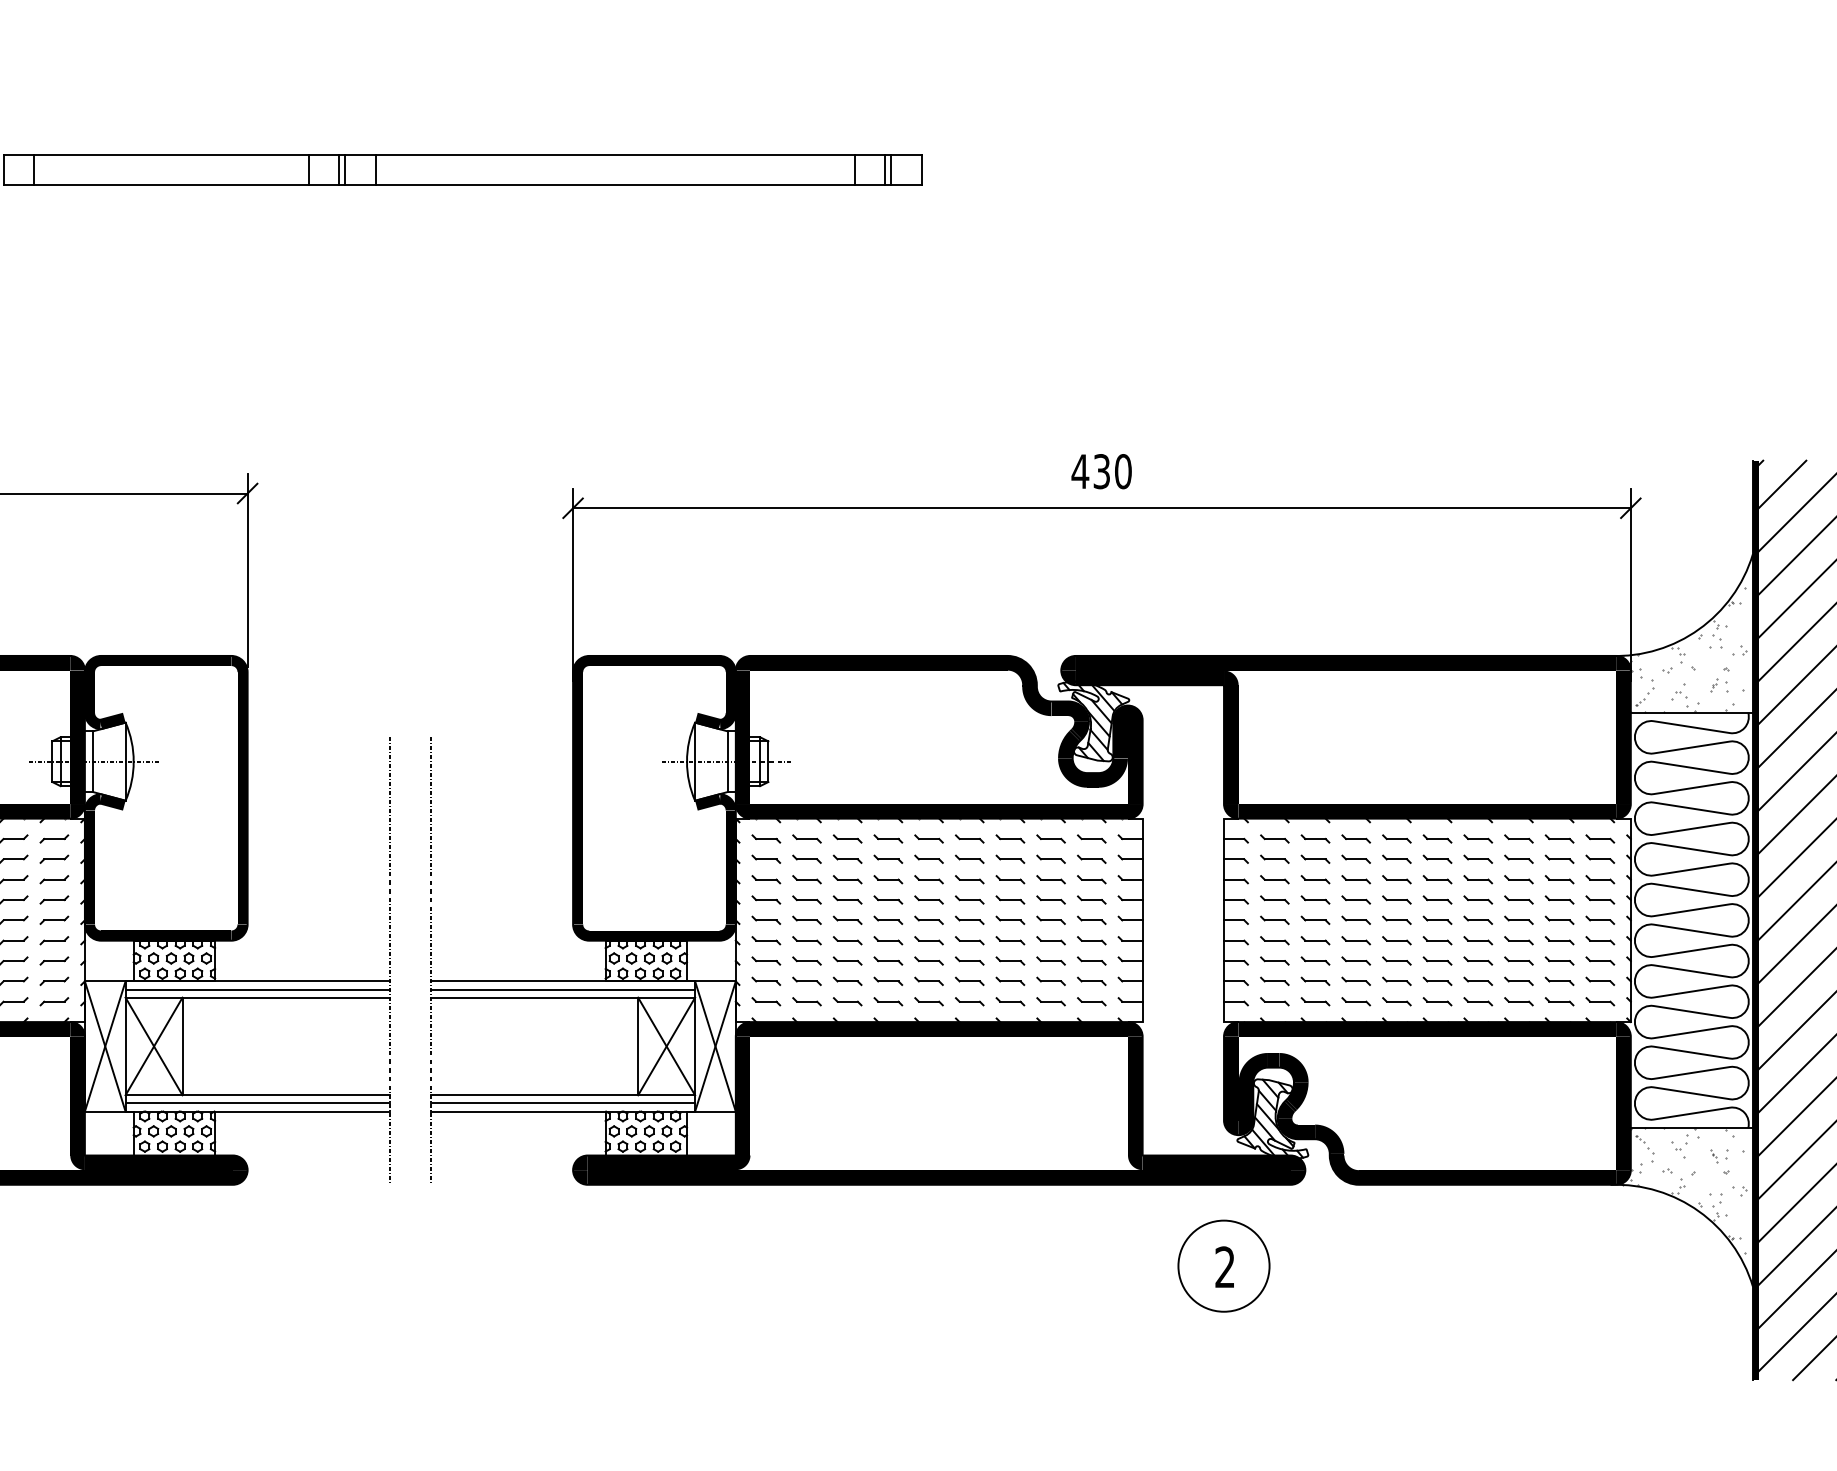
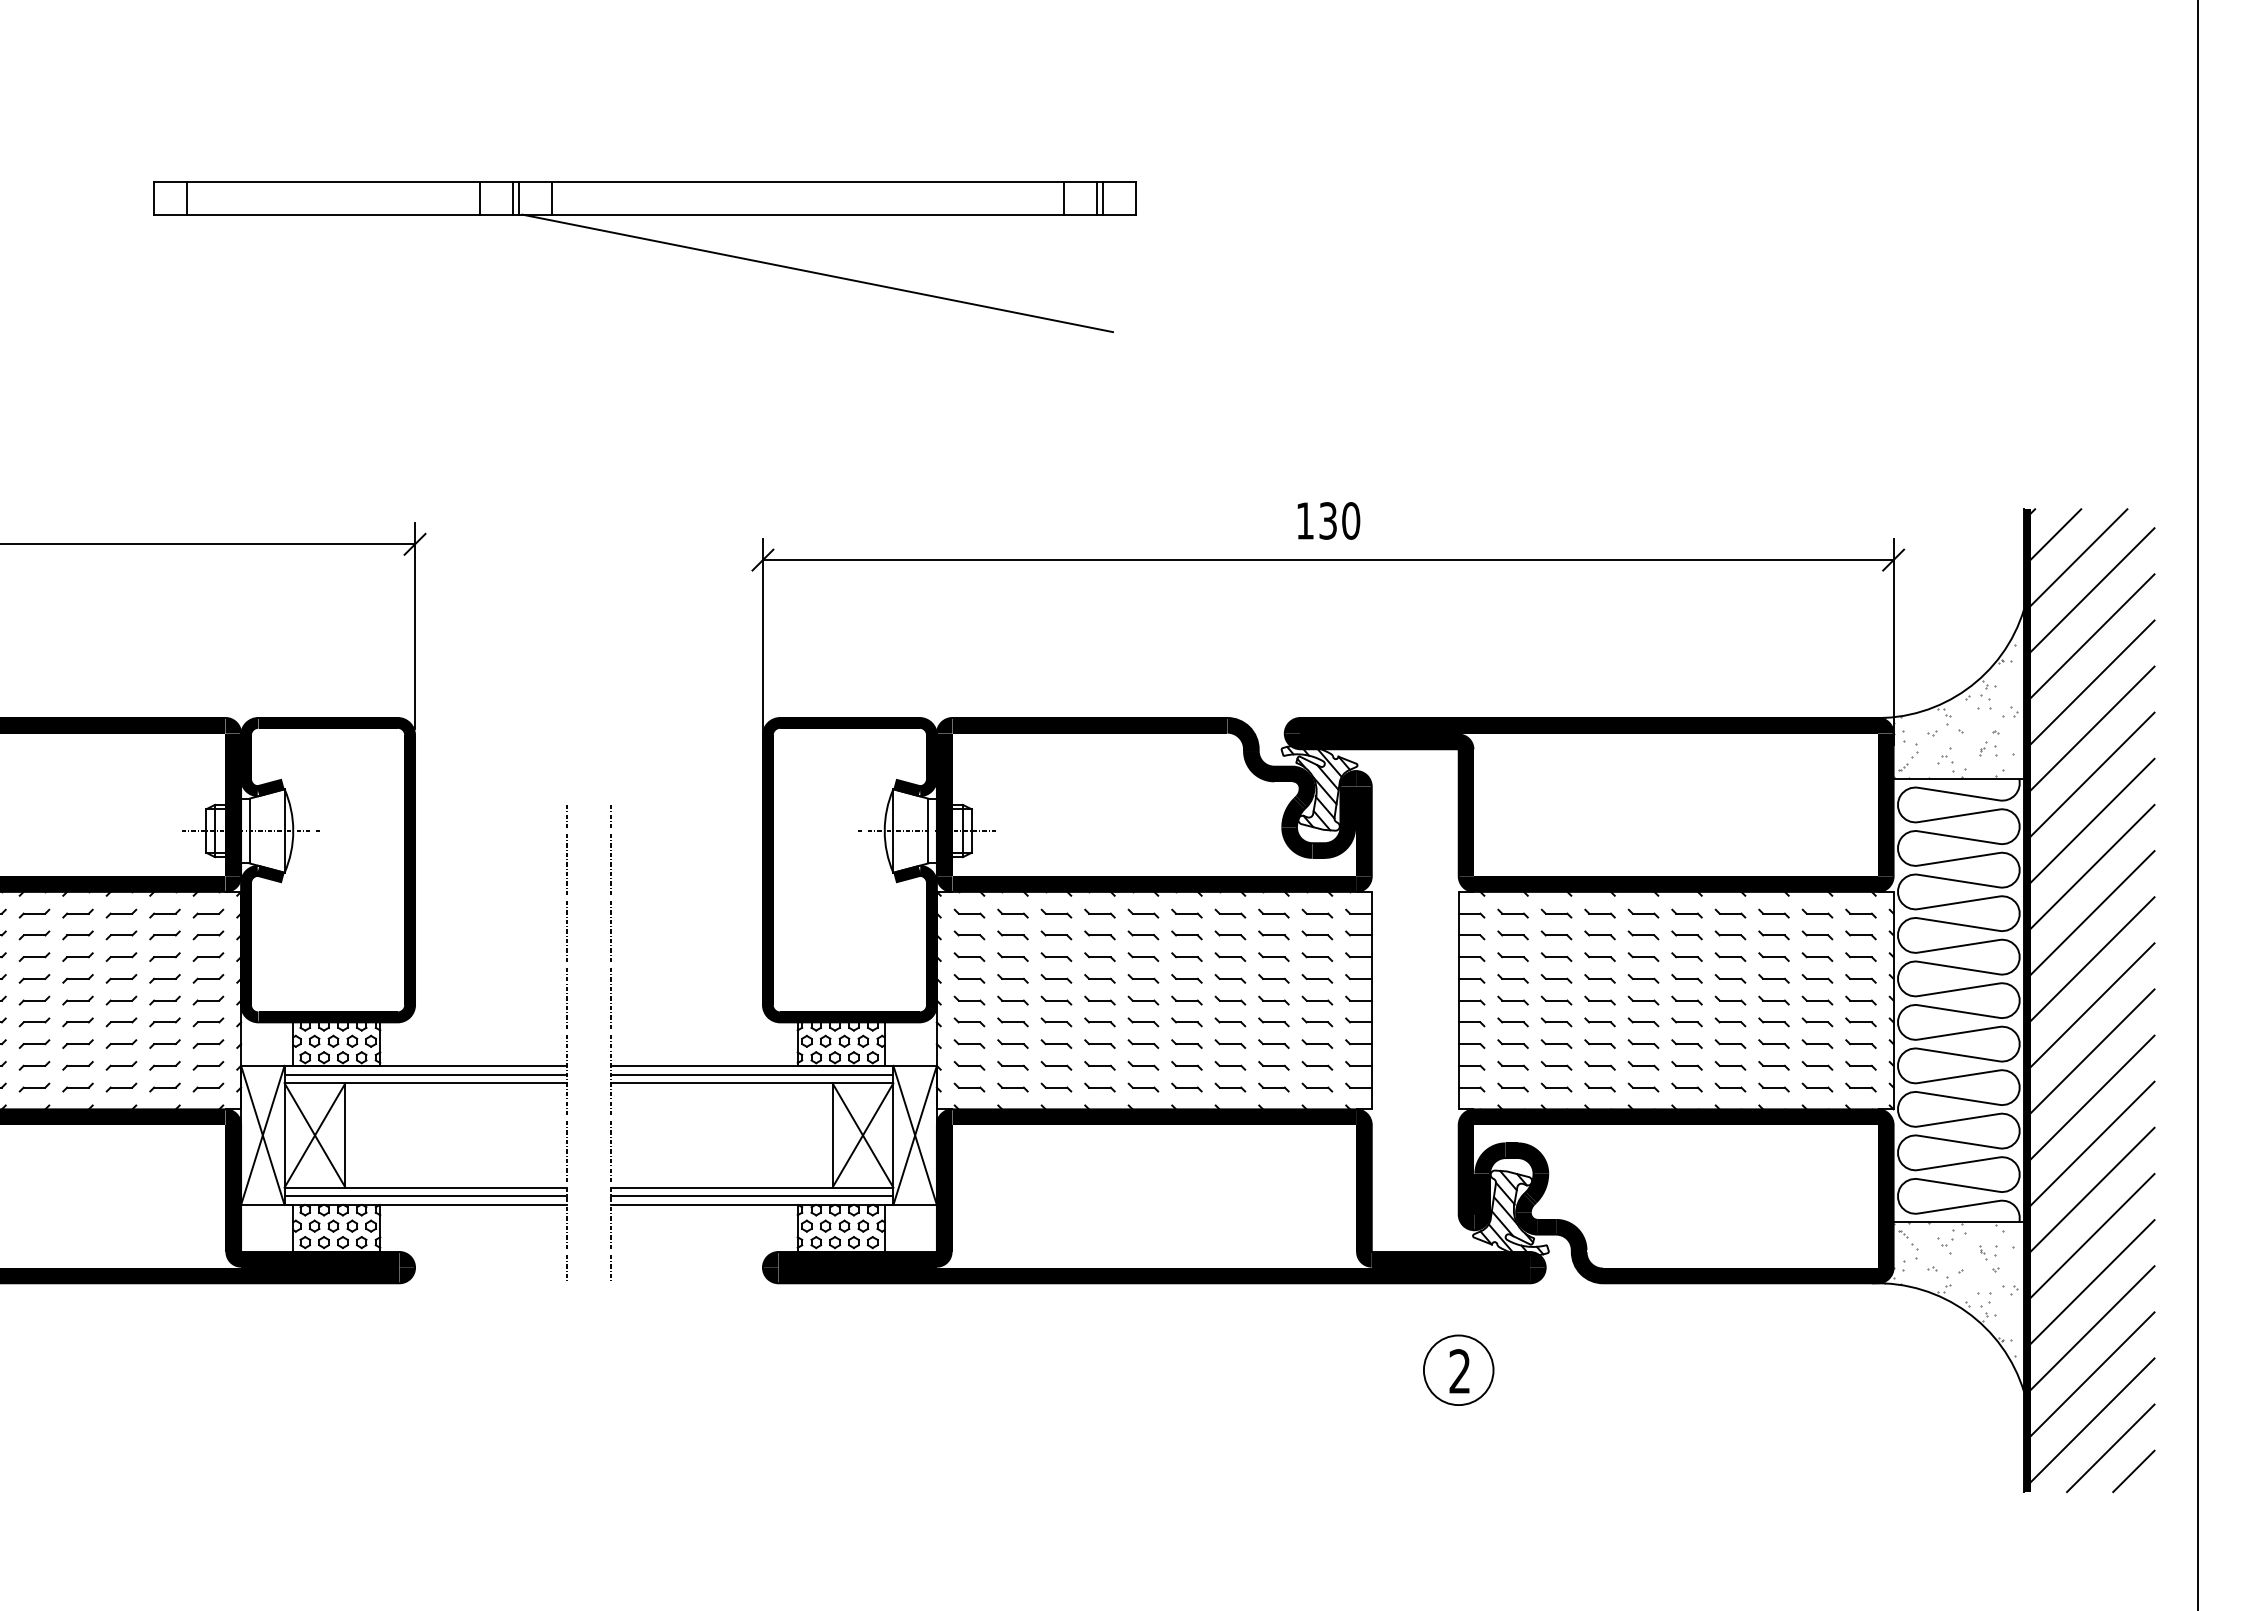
line: (624, 240) -> (817, 273), added
text: (1079, 471) -> (1304, 520), 430 -> 130
circle: (1223, 1266) -> (1458, 1370), size x0.71

